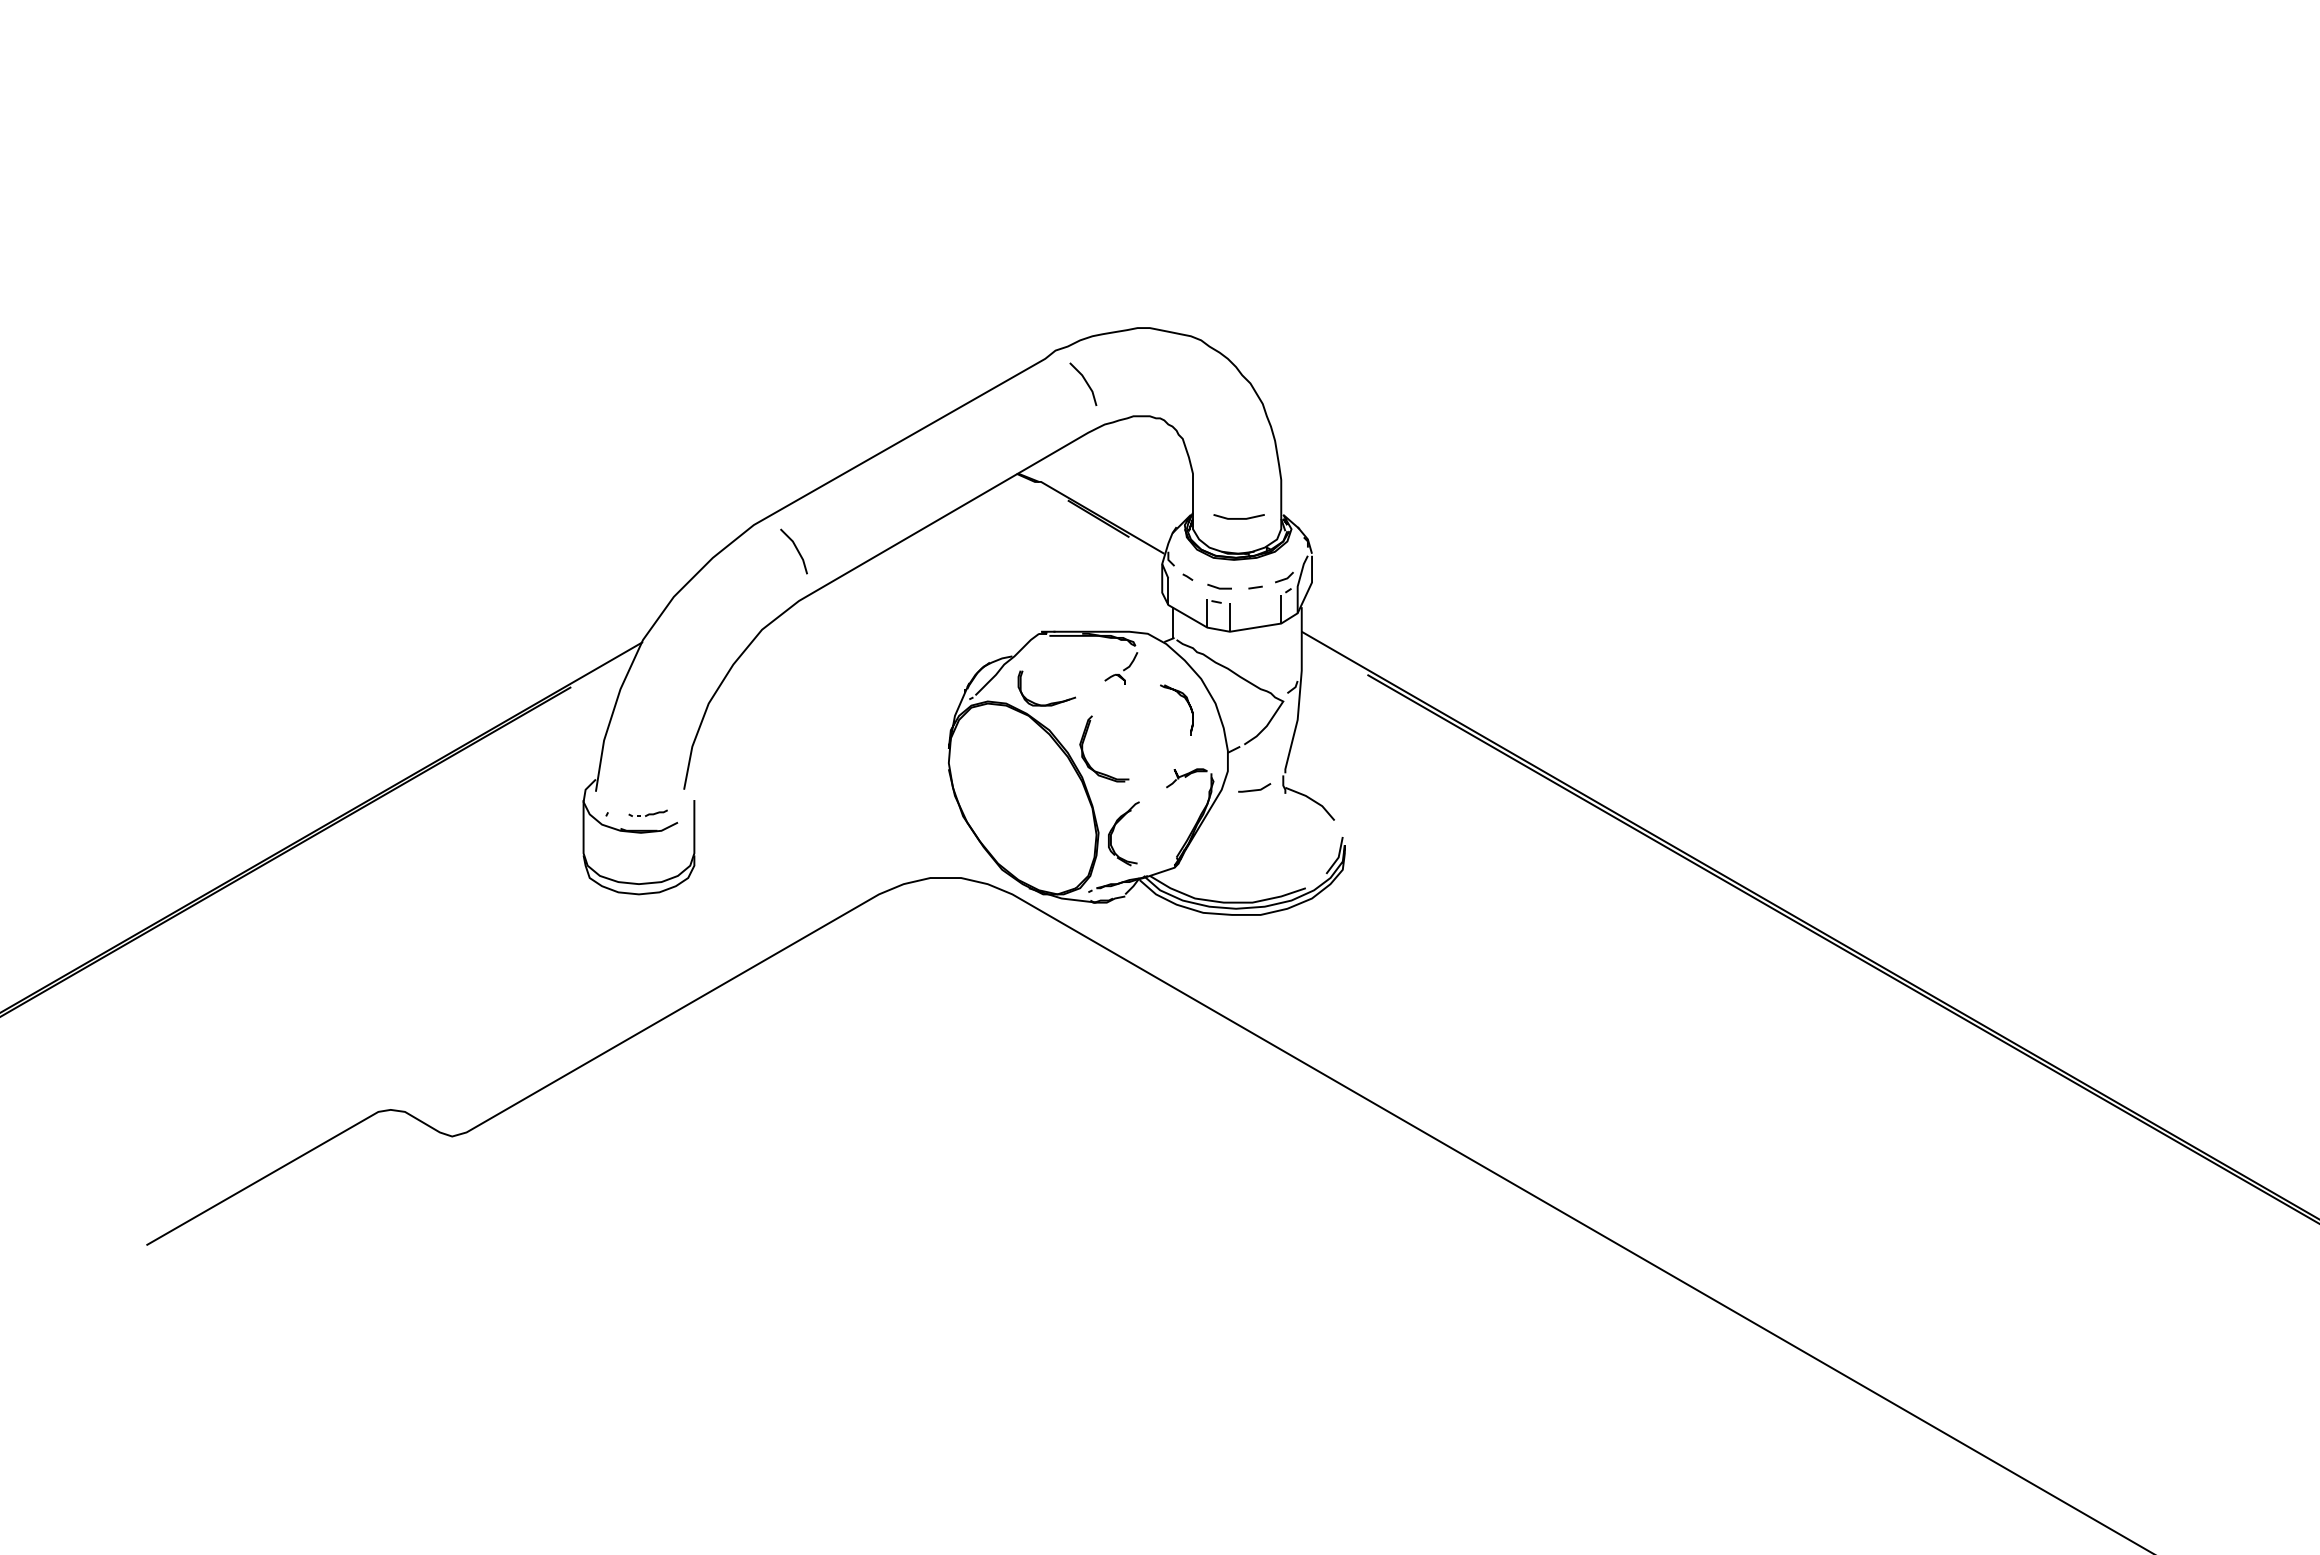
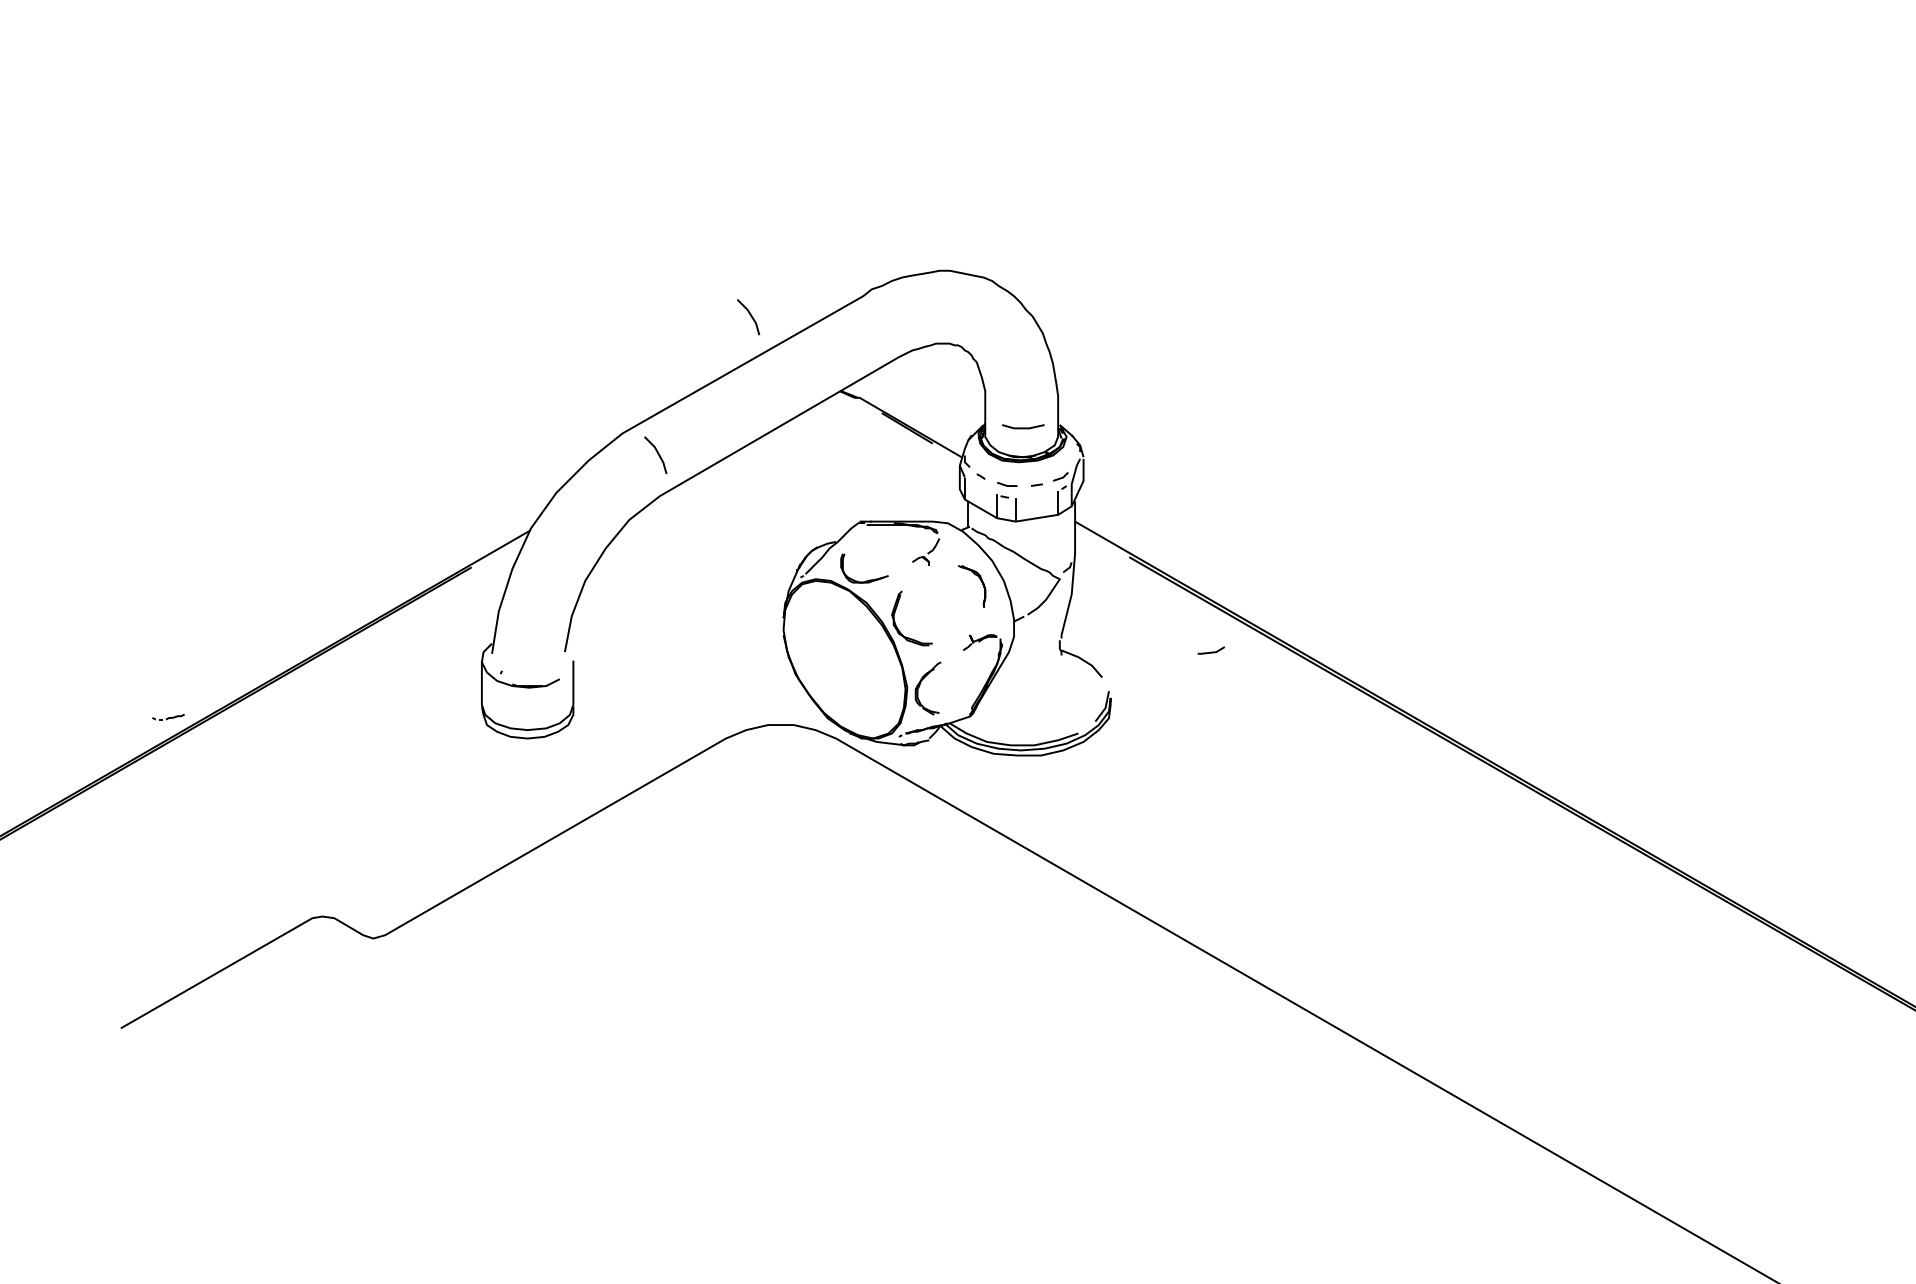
part: (1083, 383) -> (748, 316), moved
line: (1254, 789) -> (1211, 651), moved
part: (647, 812) -> (167, 716), moved

